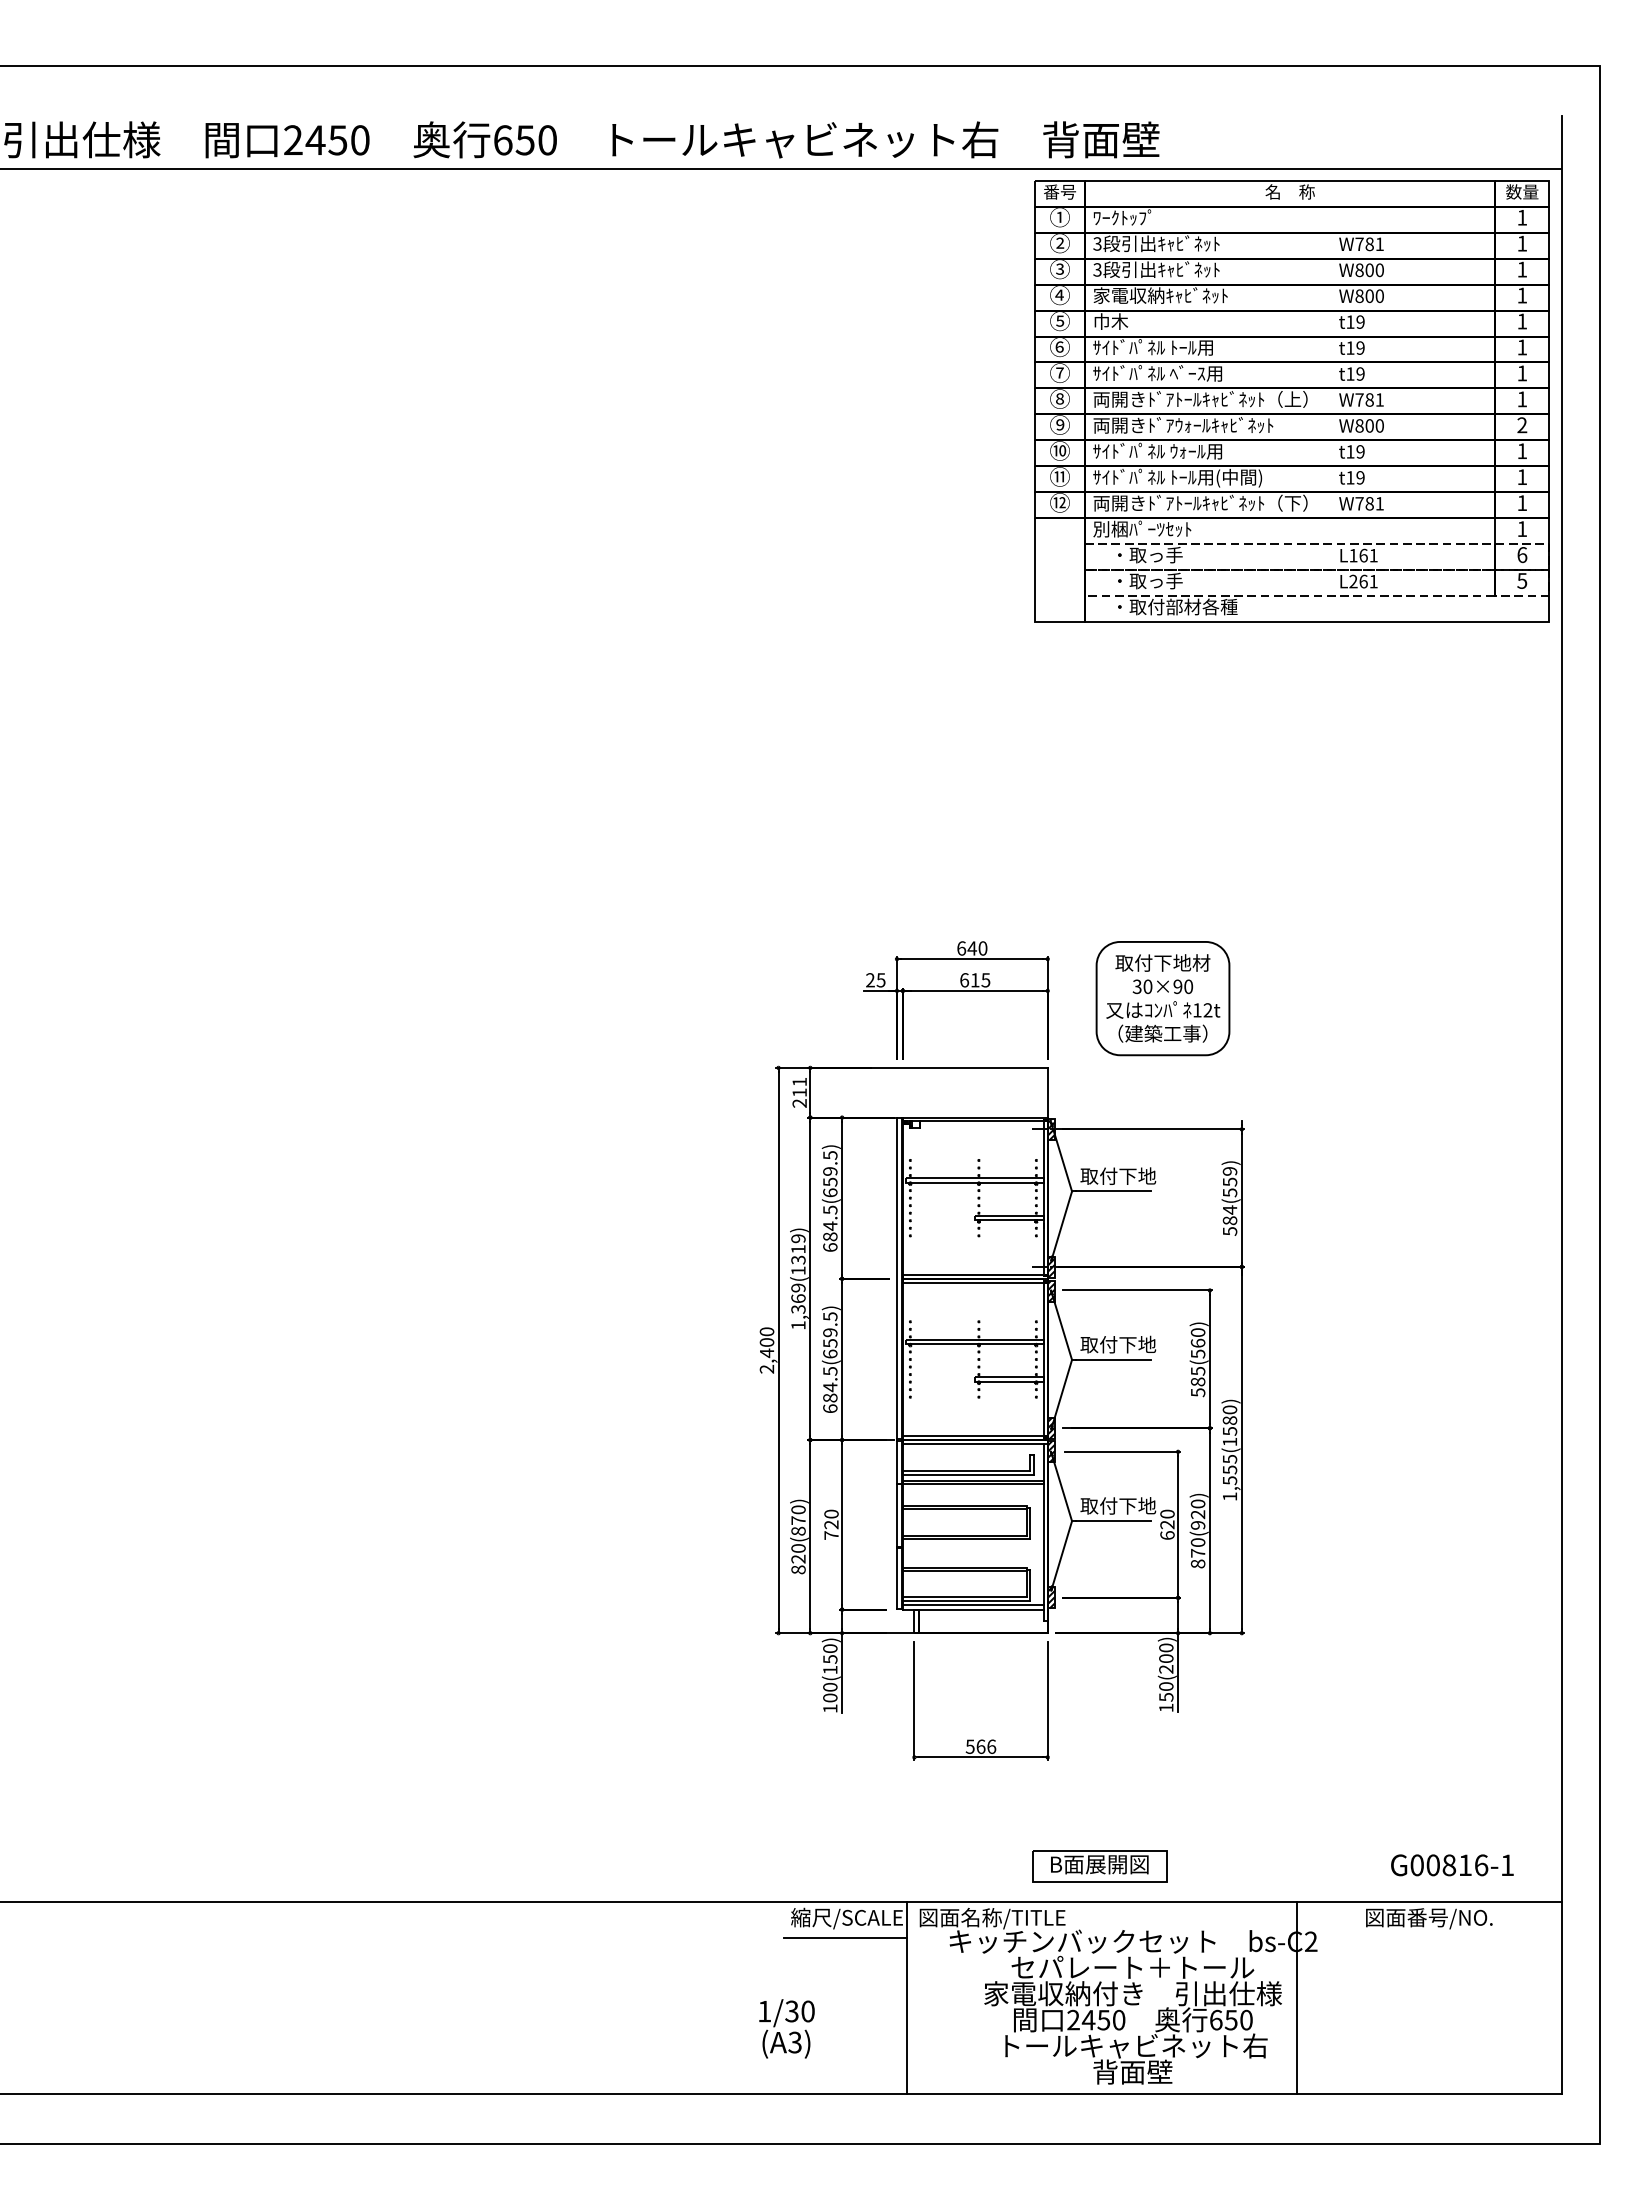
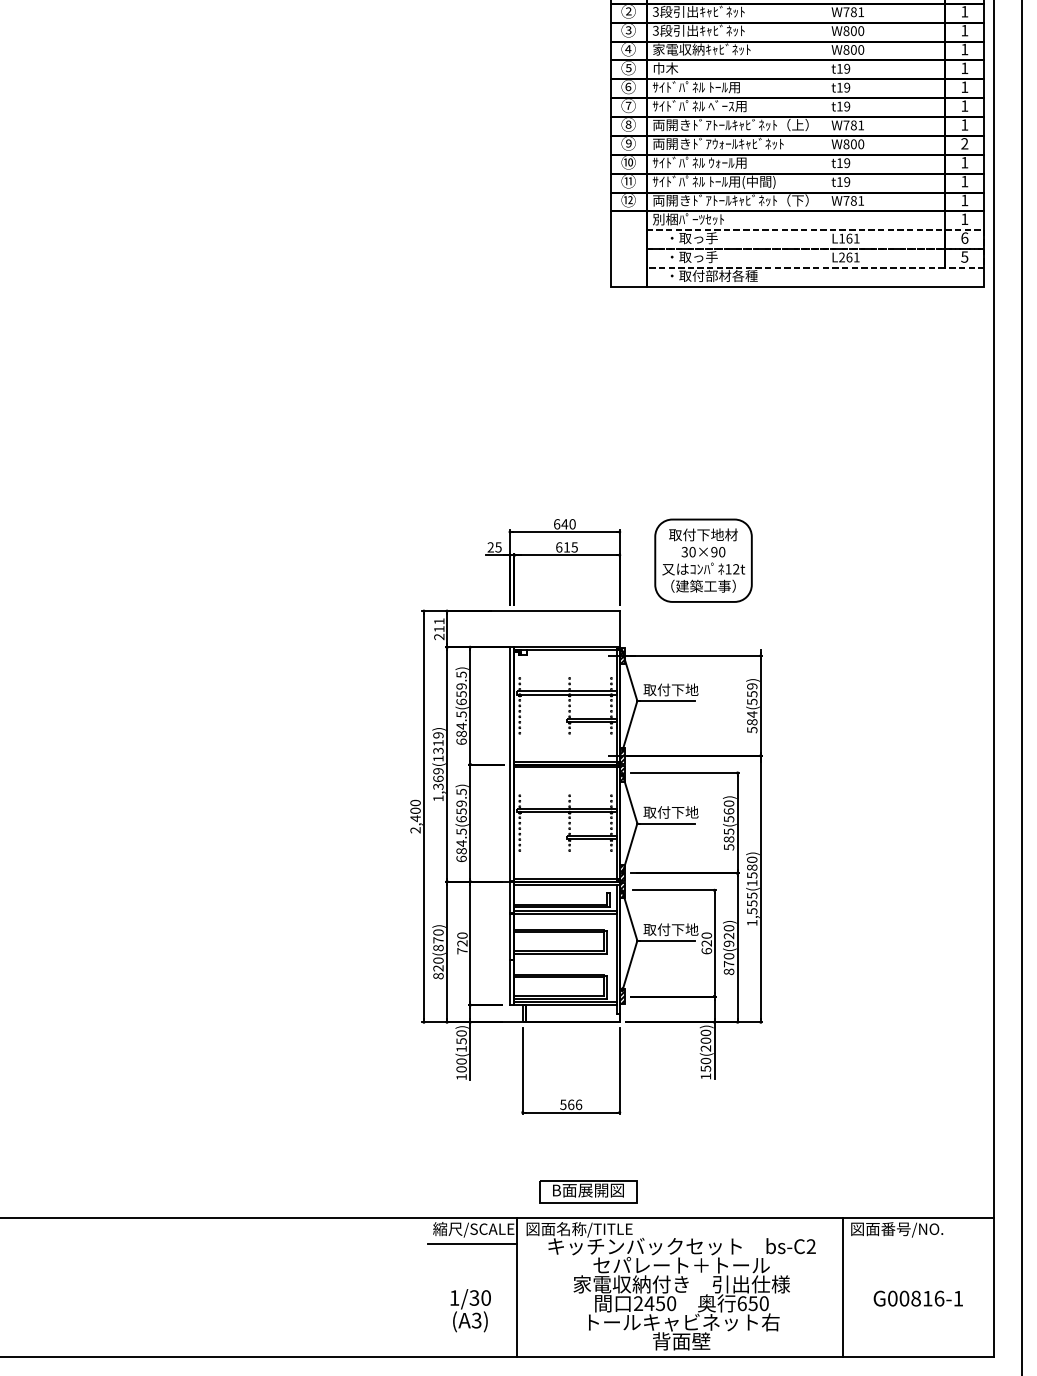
text: (1452, 1865) -> (918, 1298), moved
part: (1099, 1866) -> (588, 1191), moved
line: (1296, 1997) -> (842, 1287), moved
text: (786, 2028) -> (470, 1310), moved

